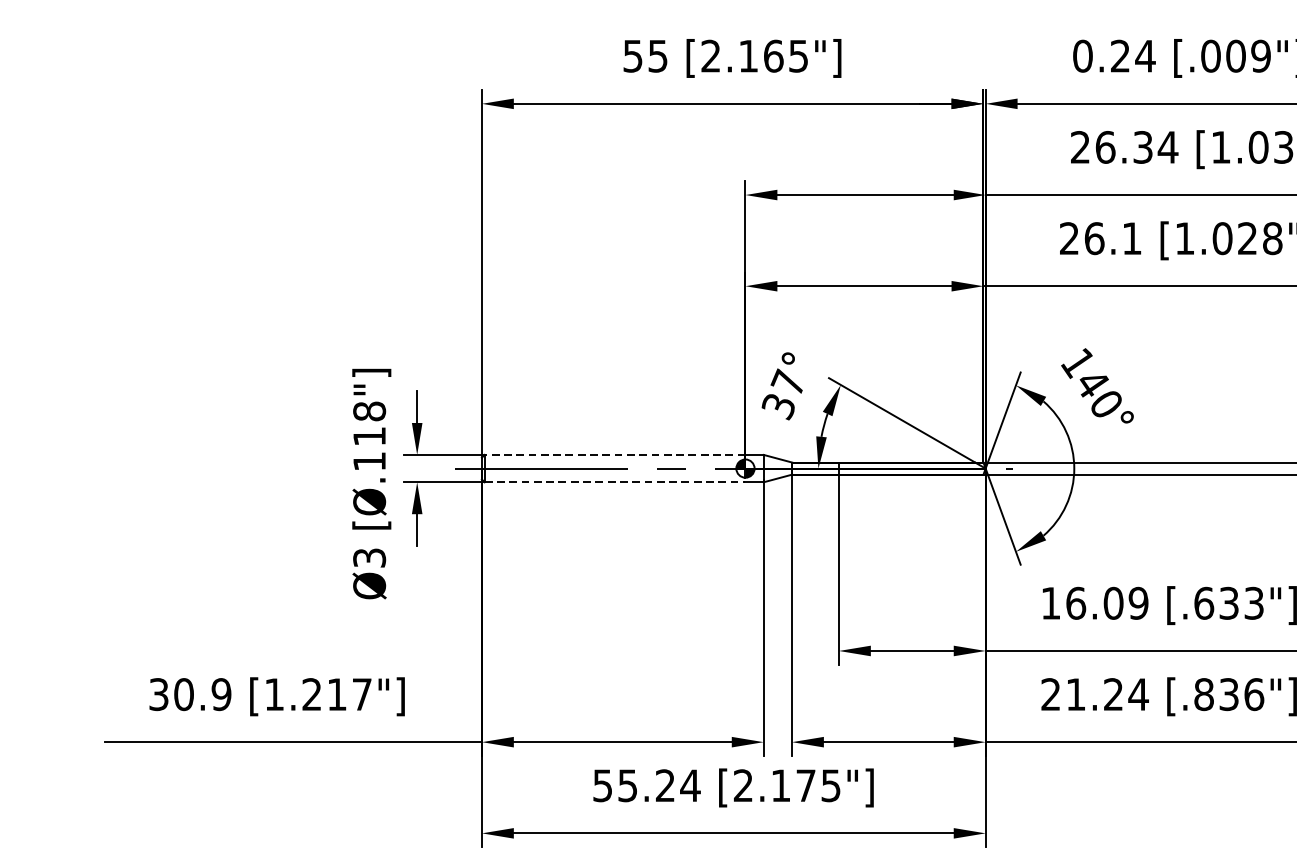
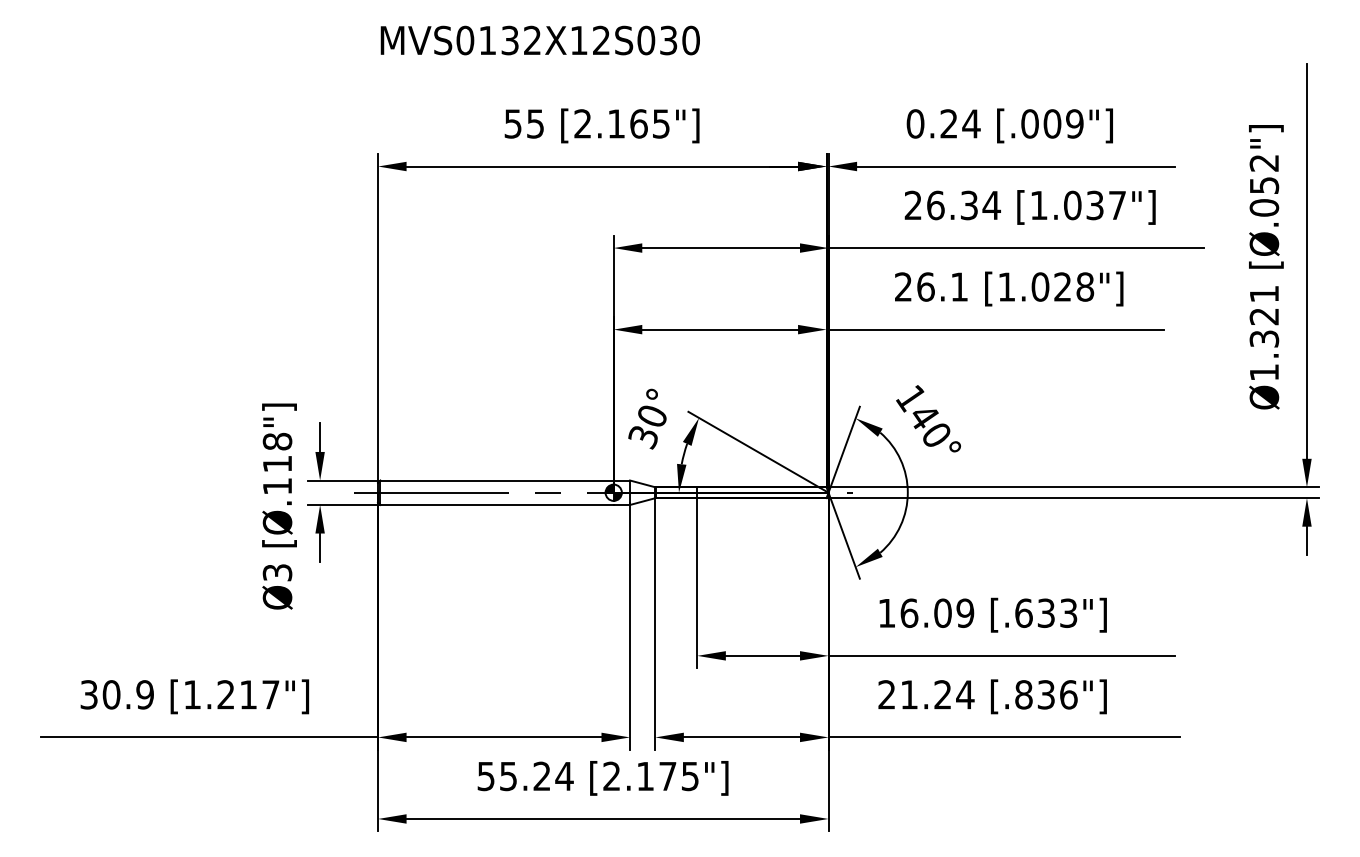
text: (787, 381) -> (651, 414), 37° -> 30°
line: (615, 454) -> (497, 480), dashed -> solid
line: (615, 481) -> (497, 504), dashed -> solid

